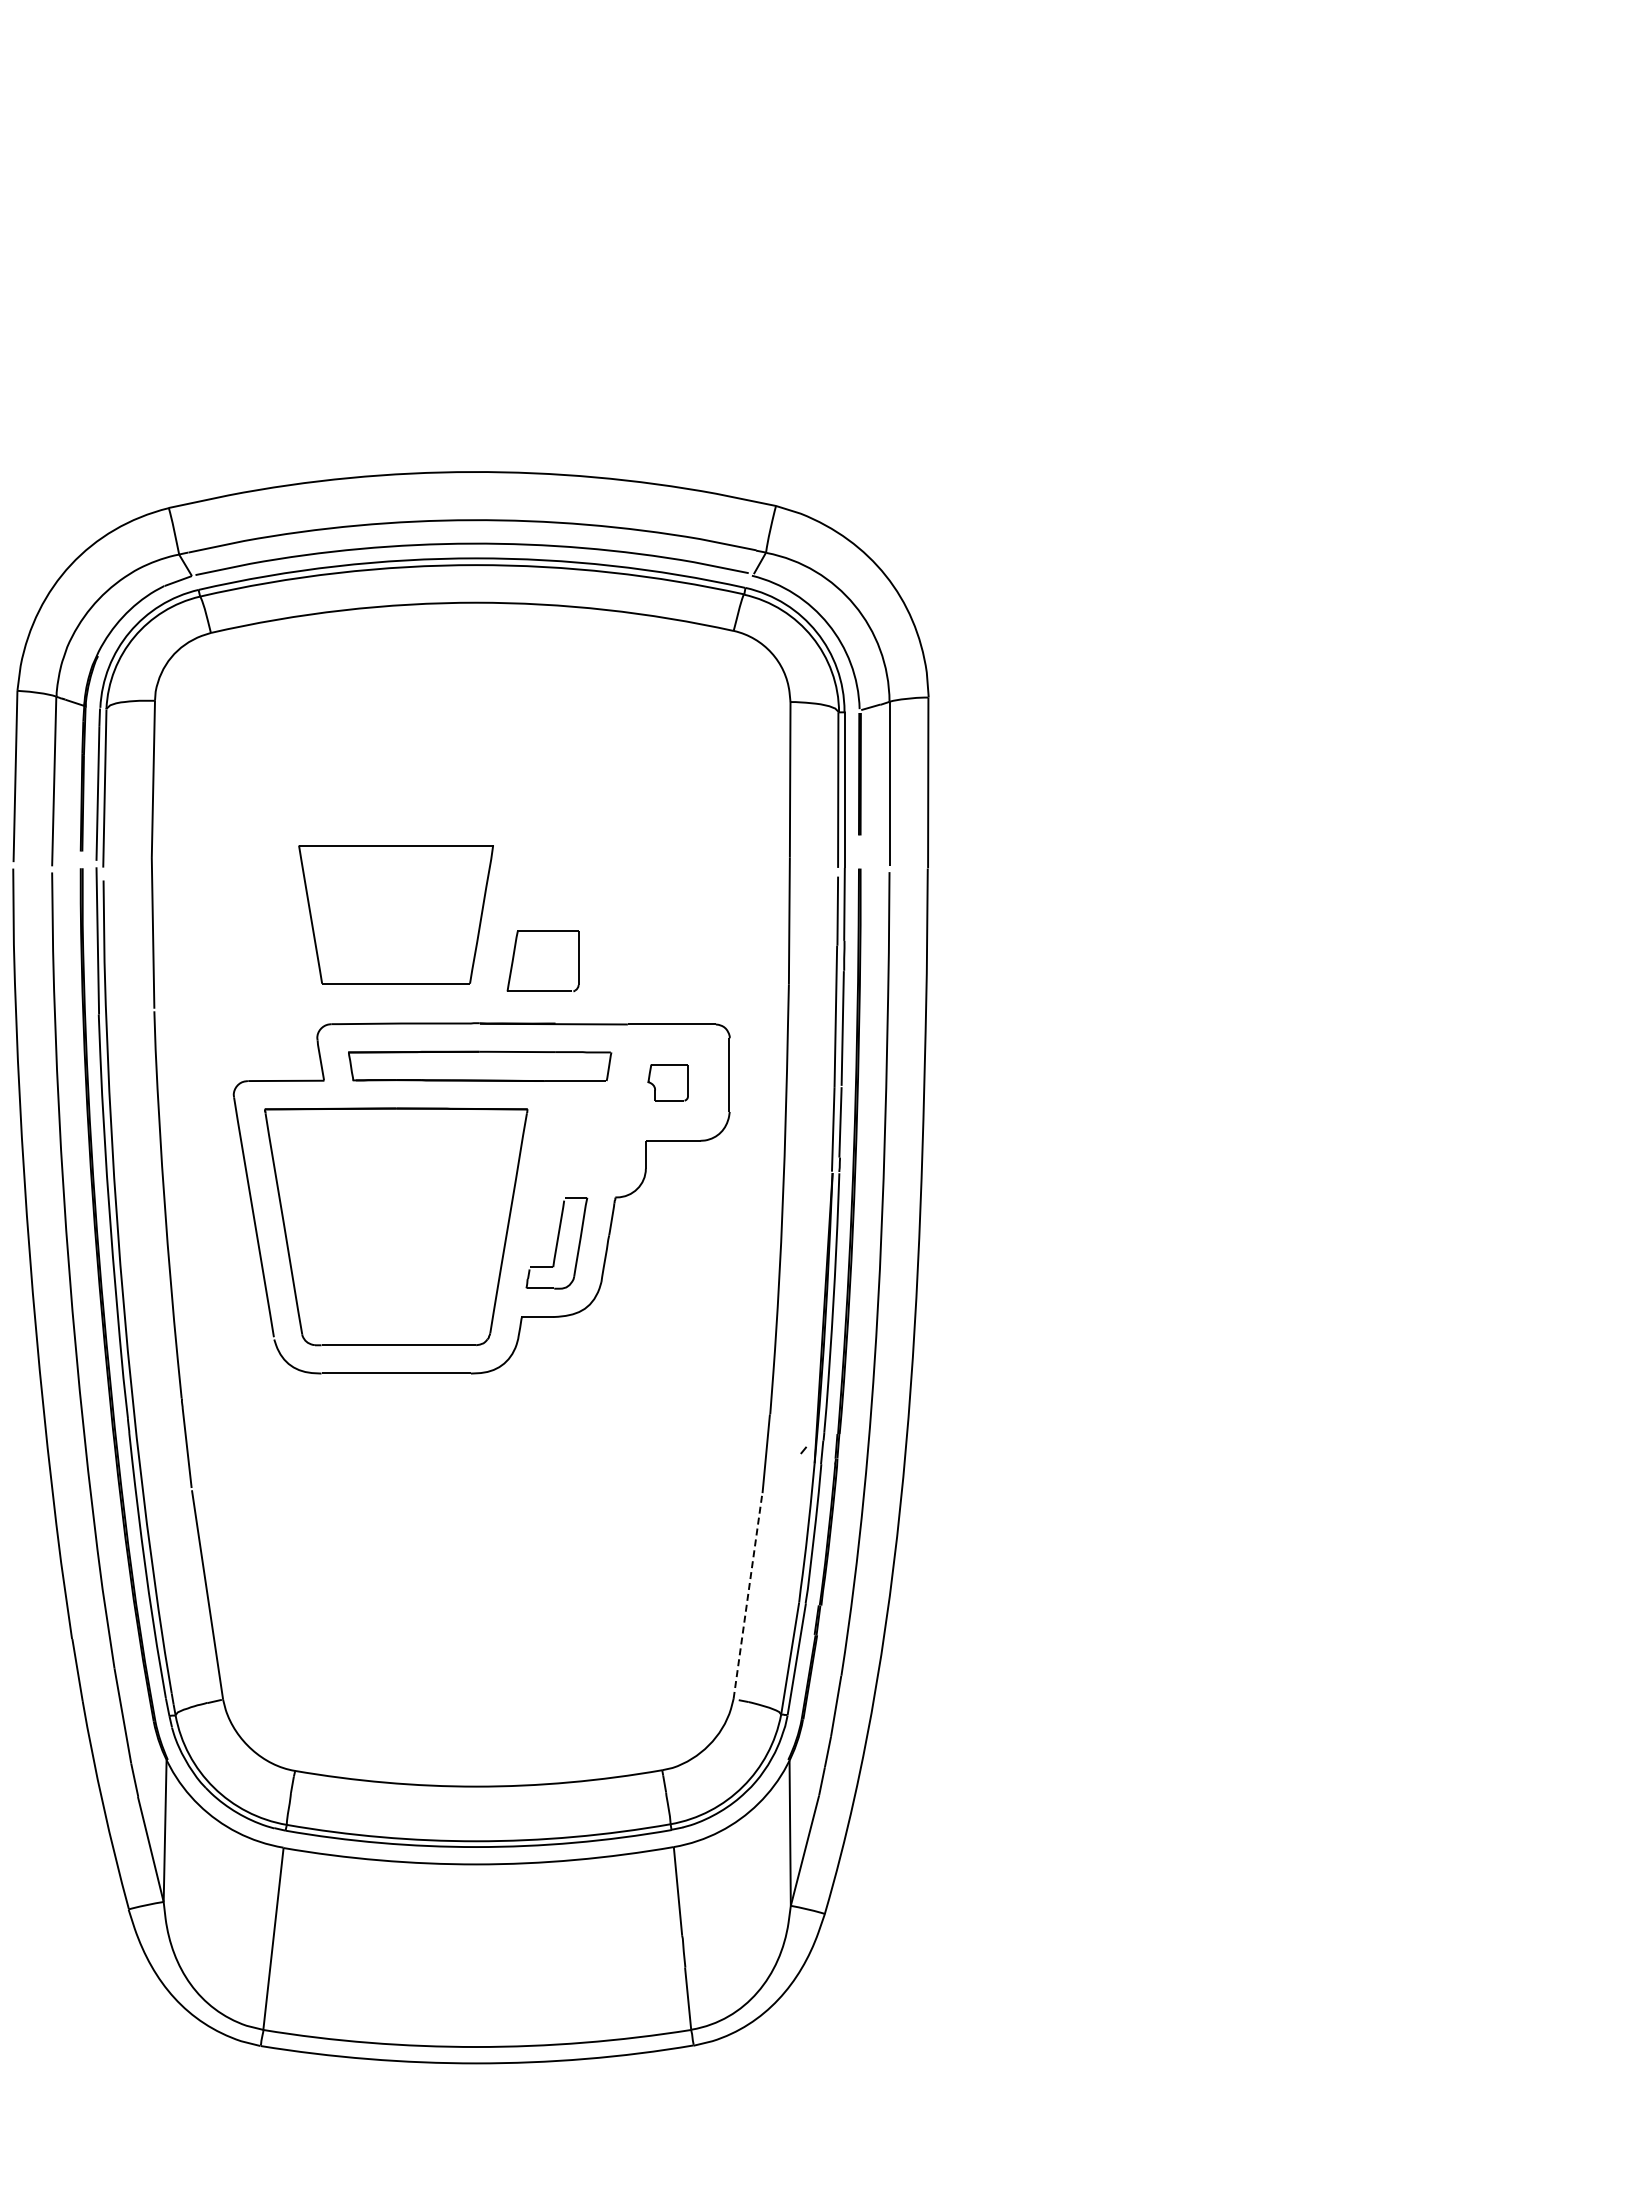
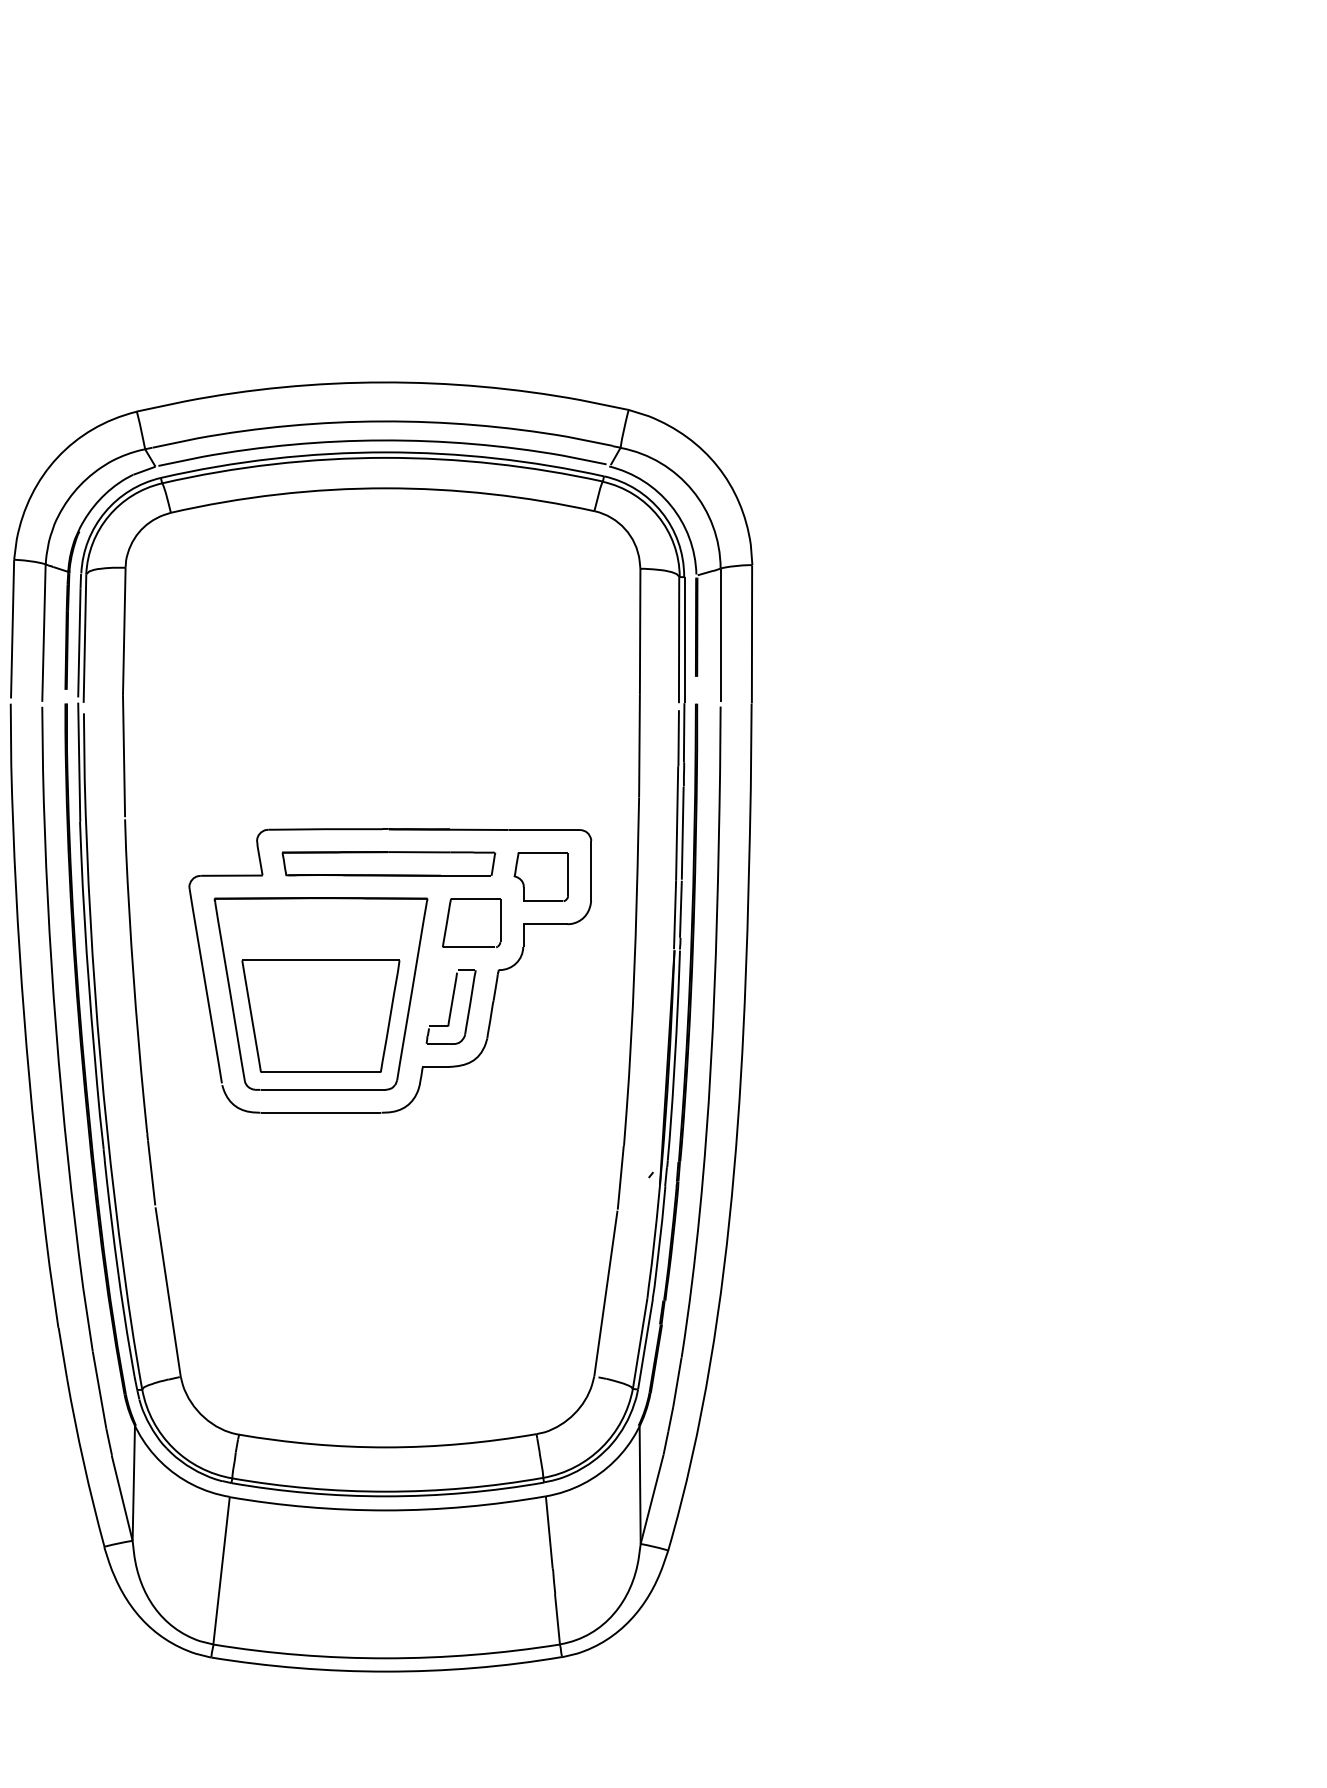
part: (395, 914) -> (320, 1016), moved
part: (514, 957) -> (448, 919), moved
part: (667, 1082) -> (540, 876), size x1.67
line: (747, 1596) -> (605, 1293), dashed -> solid

